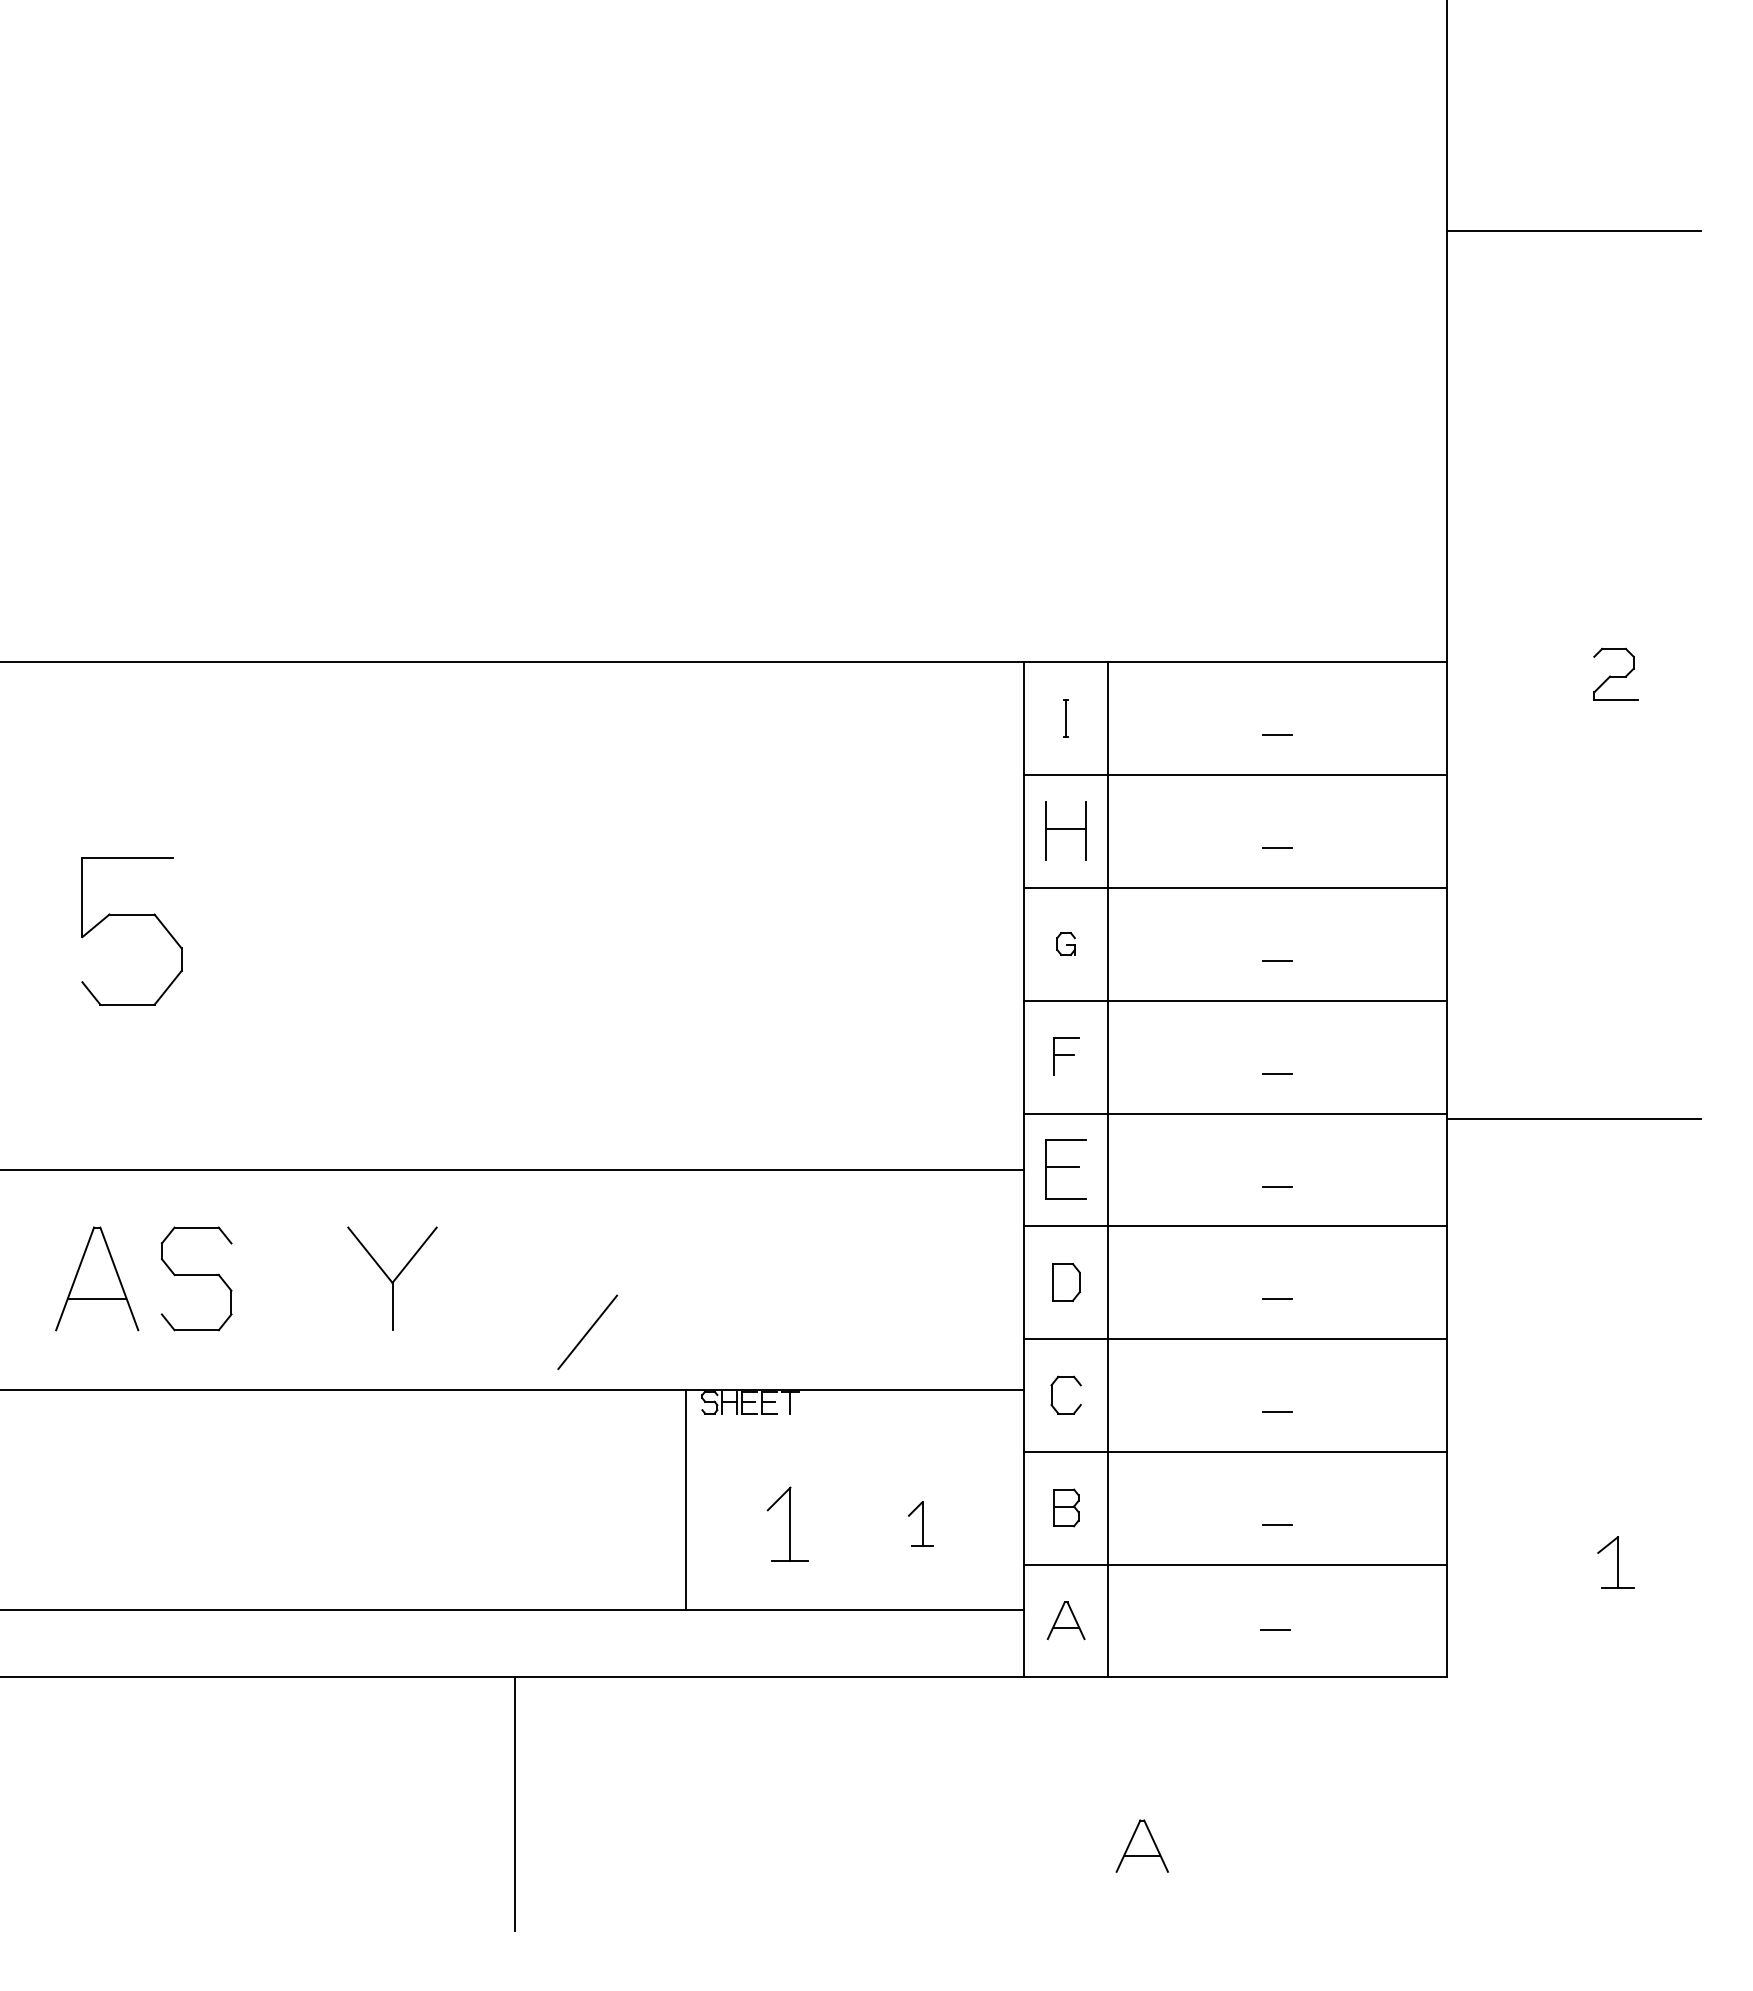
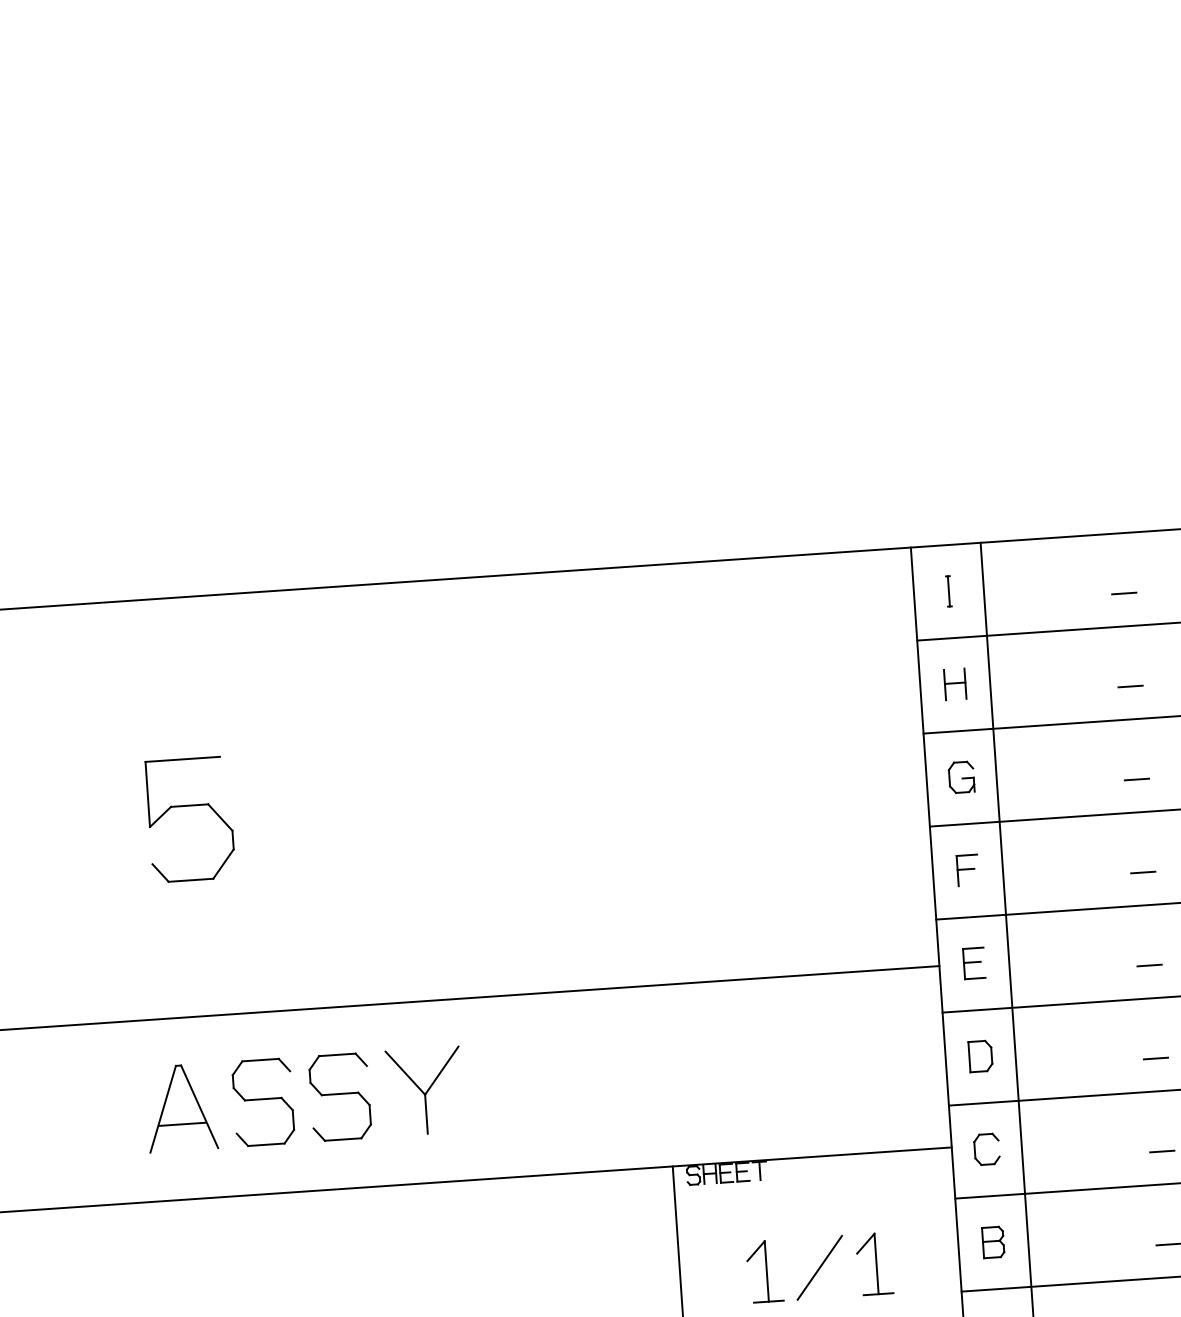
part: (1066, 831) -> (955, 684), size x0.62
part: (1065, 943) -> (960, 777), size x1.67
part: (1066, 1169) -> (974, 963), size x0.62
part: (289, 1278) -> (339, 1096), added
line: (587, 1332) -> (819, 1267), moved
part: (920, 1523) -> (874, 1263), size x1.67

